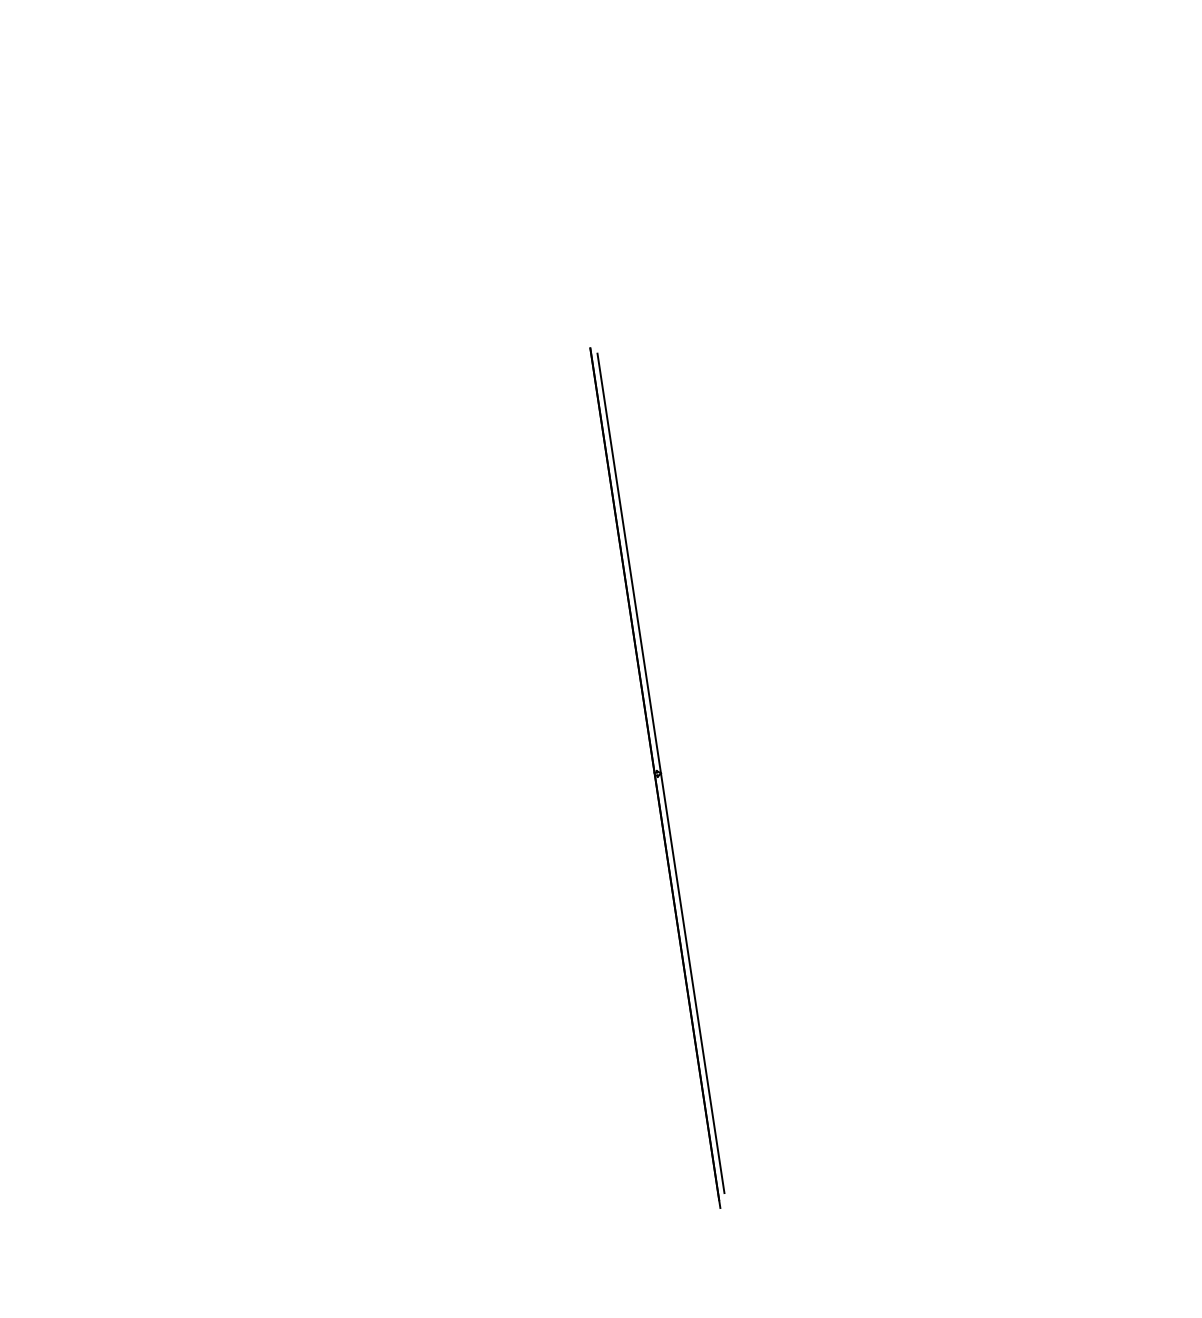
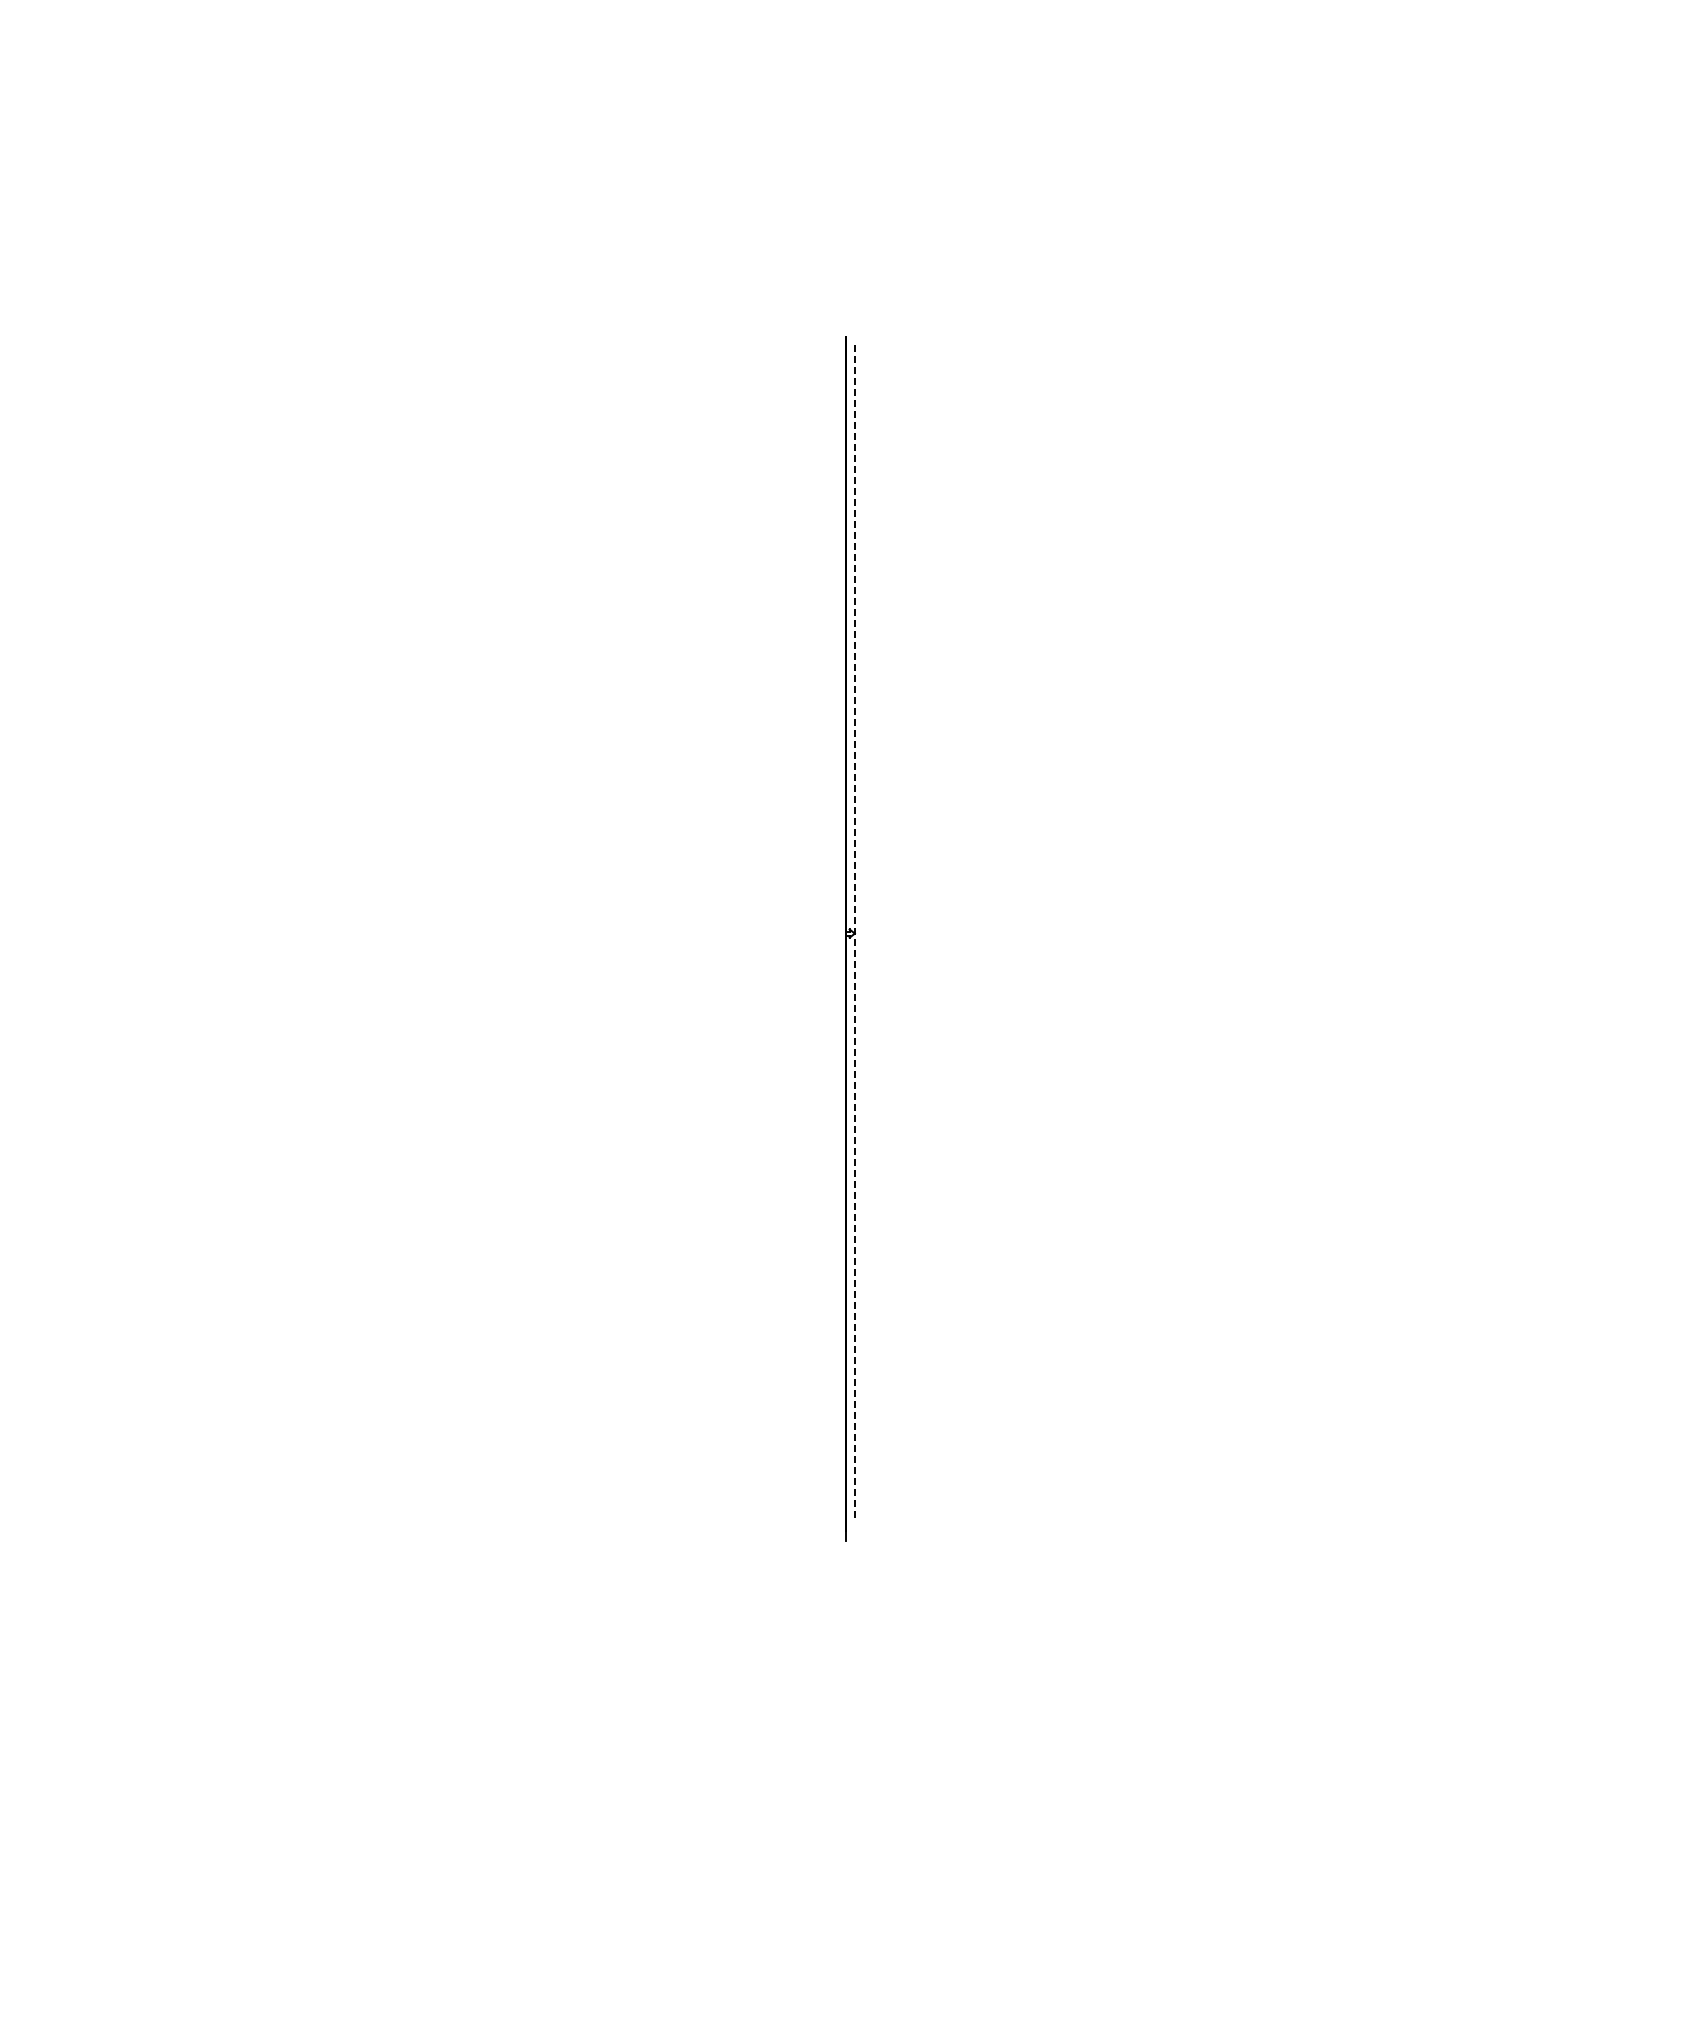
line: (660, 774) -> (854, 934), solid -> dashed

